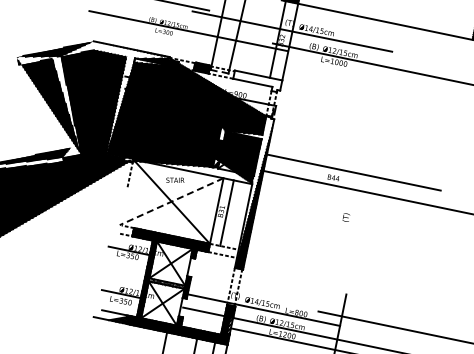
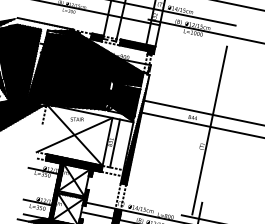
hatch: (257, 80) -> (137, 46), added
line: (356, 195) -> (209, 130), added
line: (171, 201) -> (74, 134), dashed -> solid

